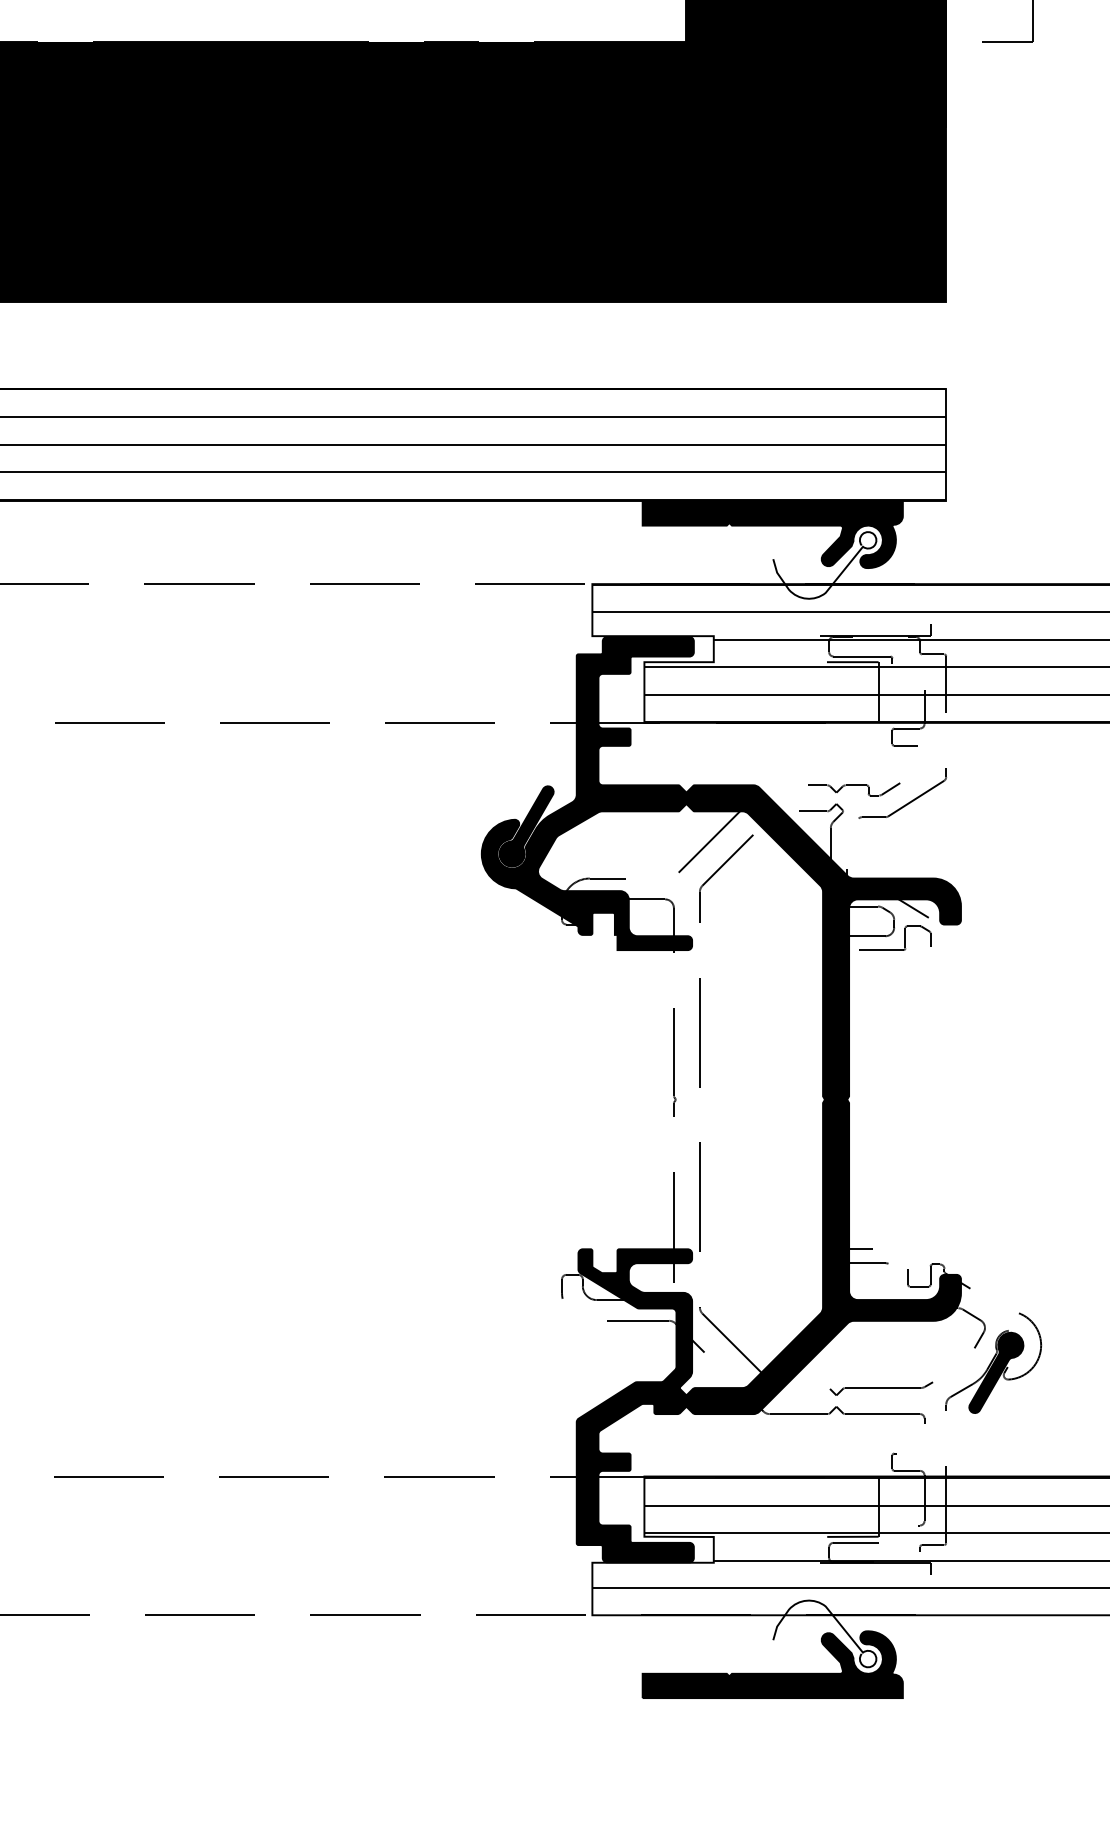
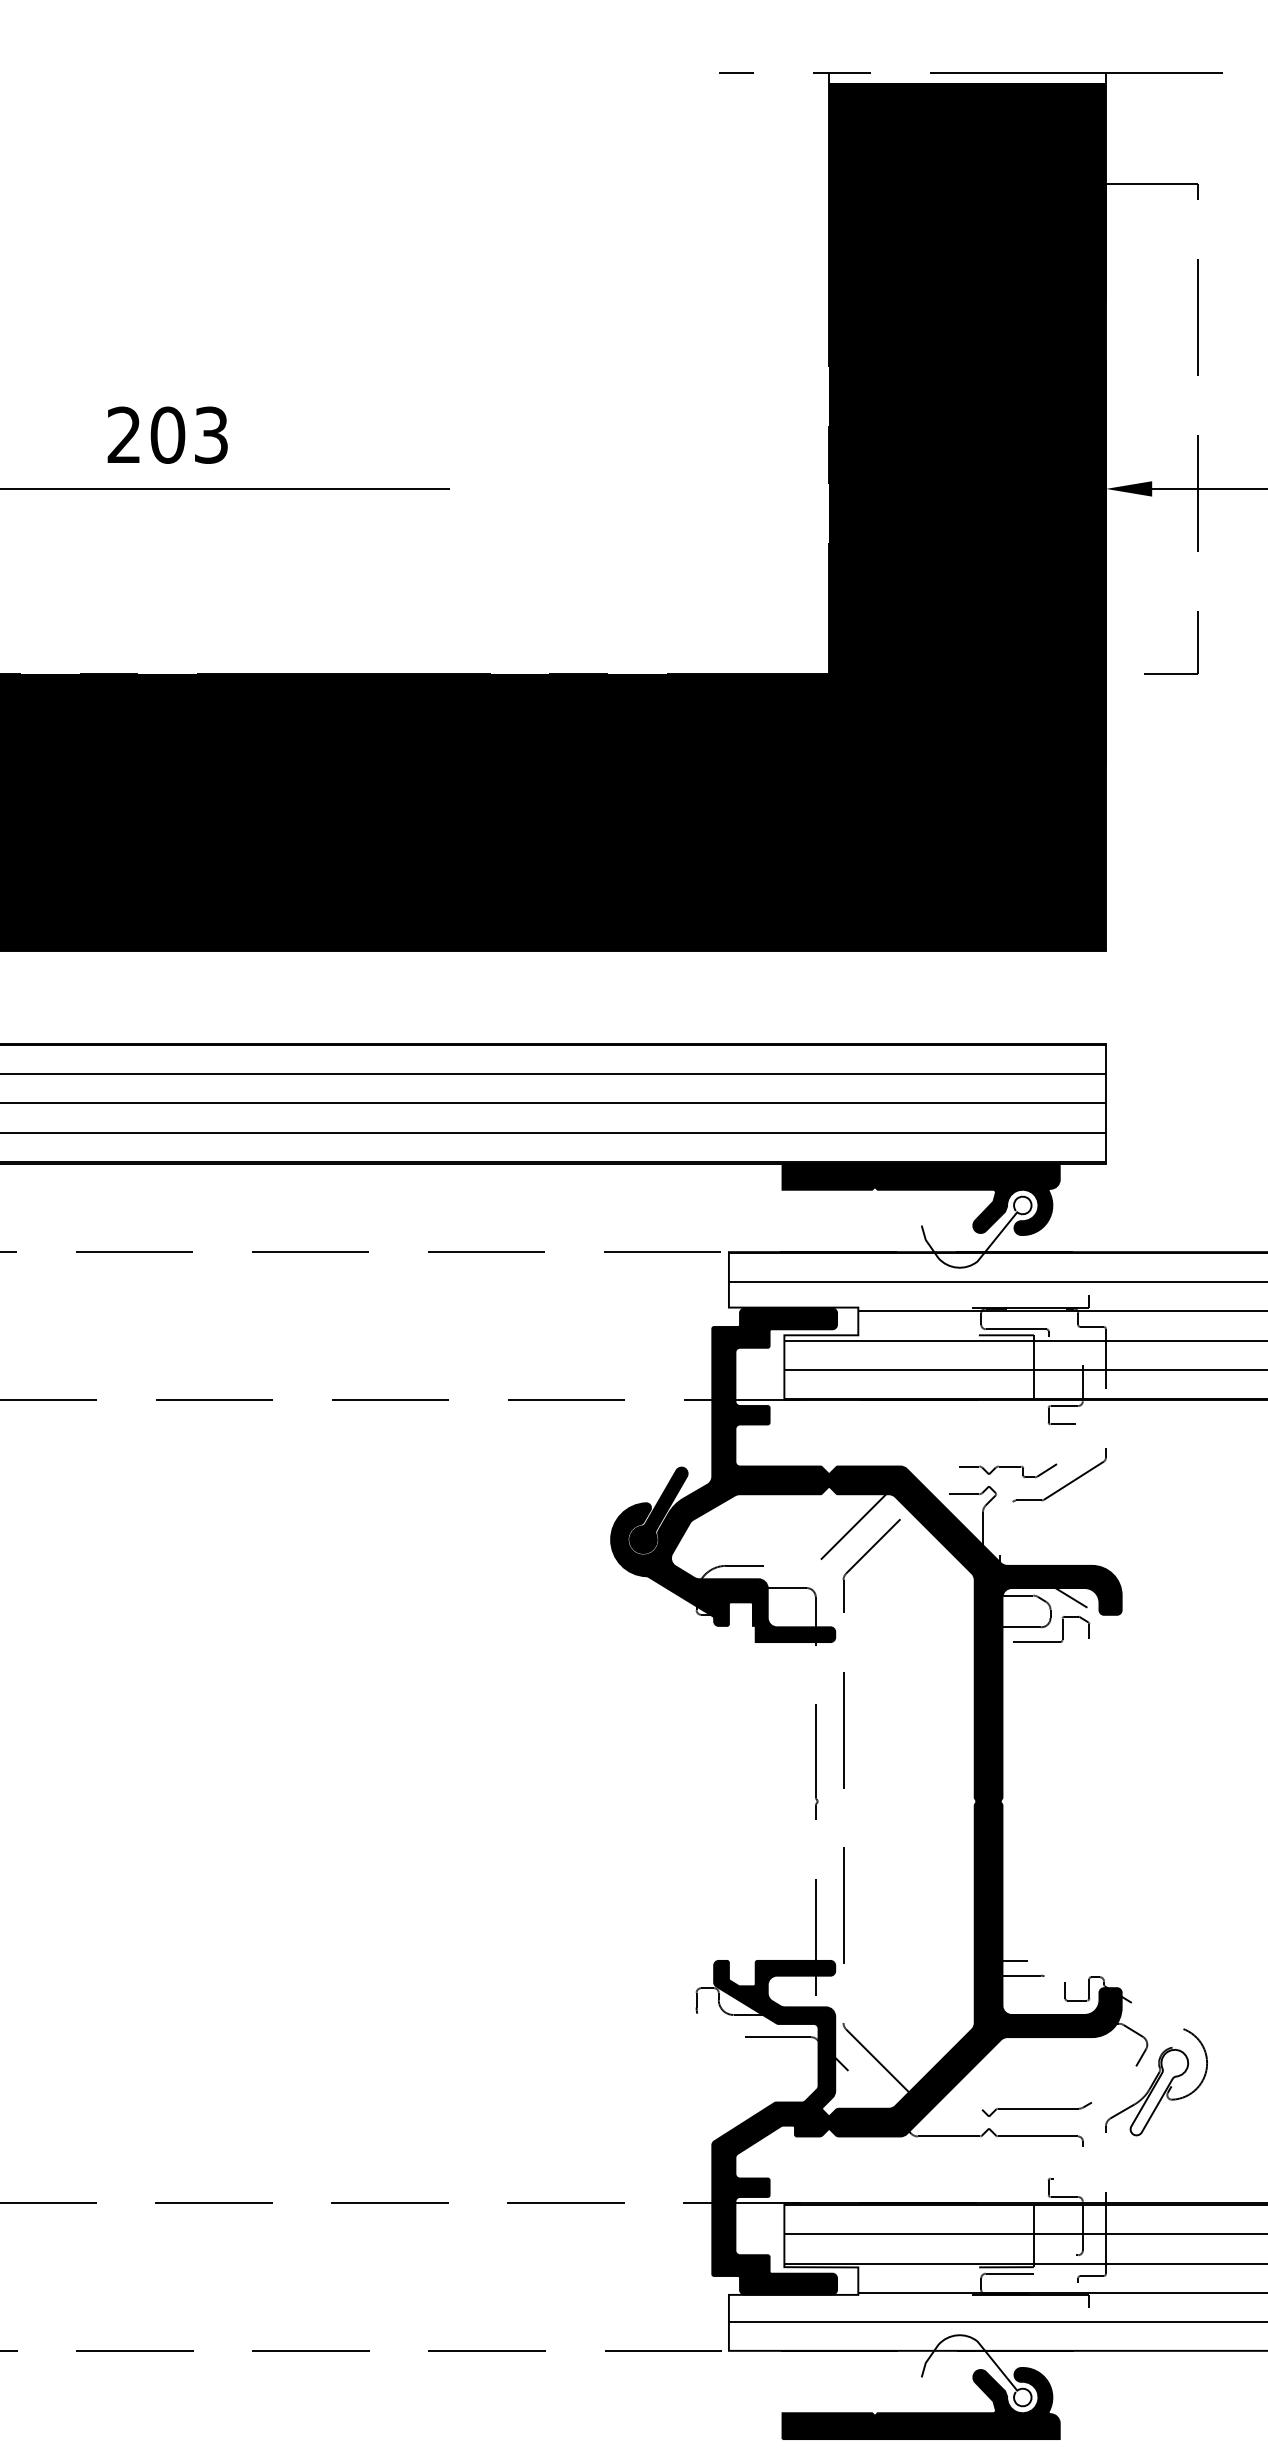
fill: (996, 1372) -> (1159, 2092), removed

